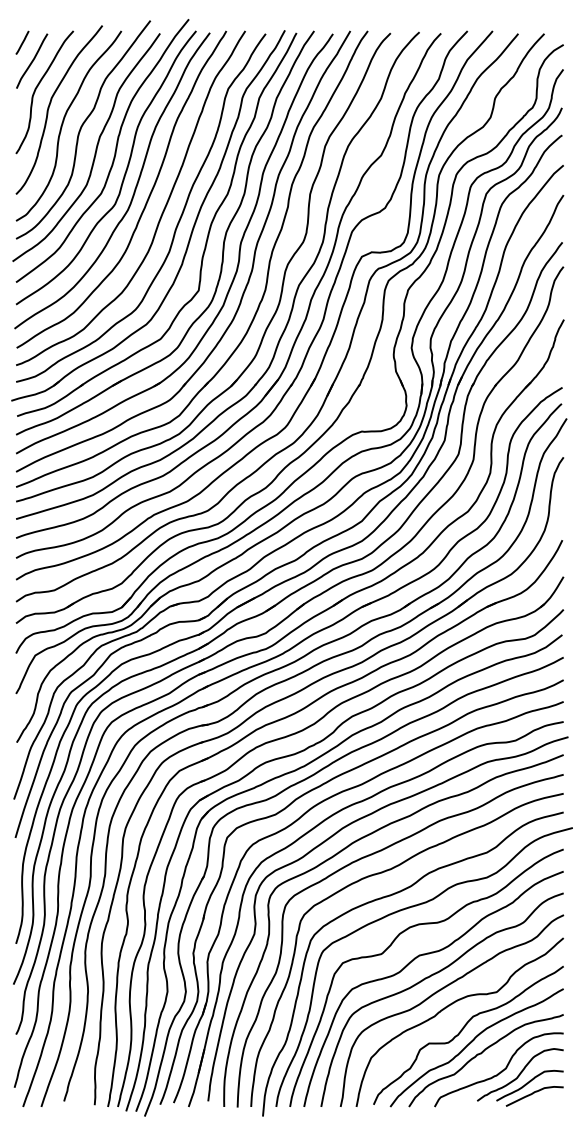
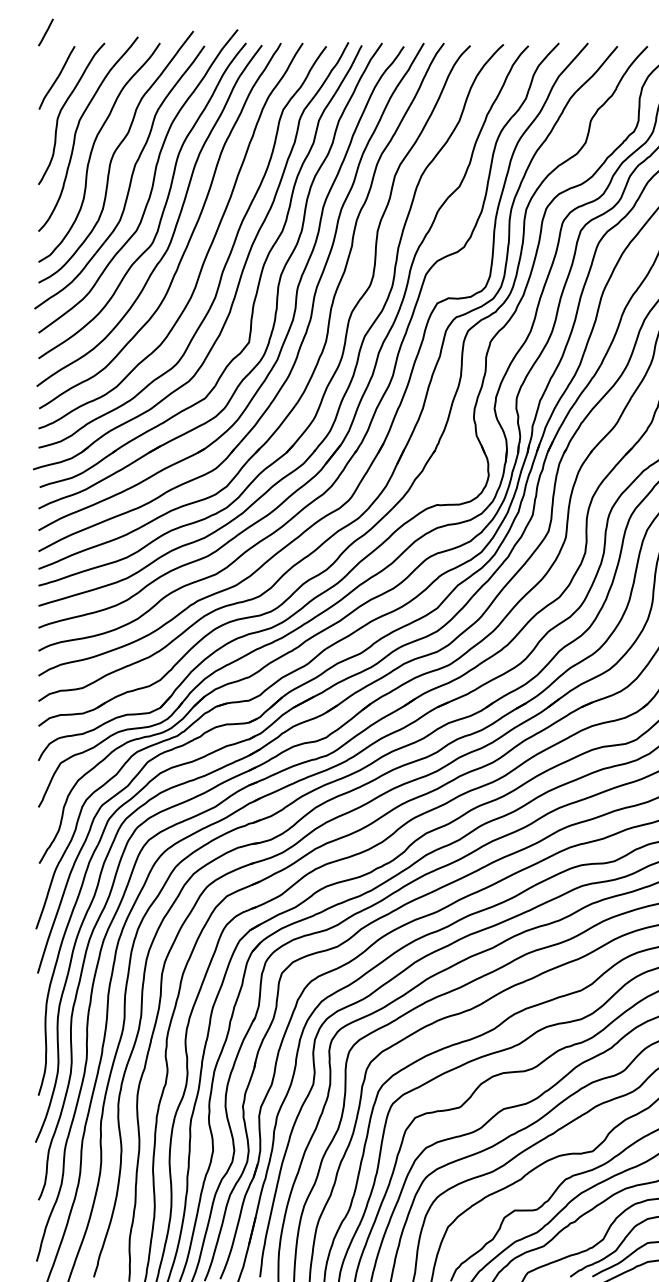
line: (22, 42) -> (45, 32), moved

